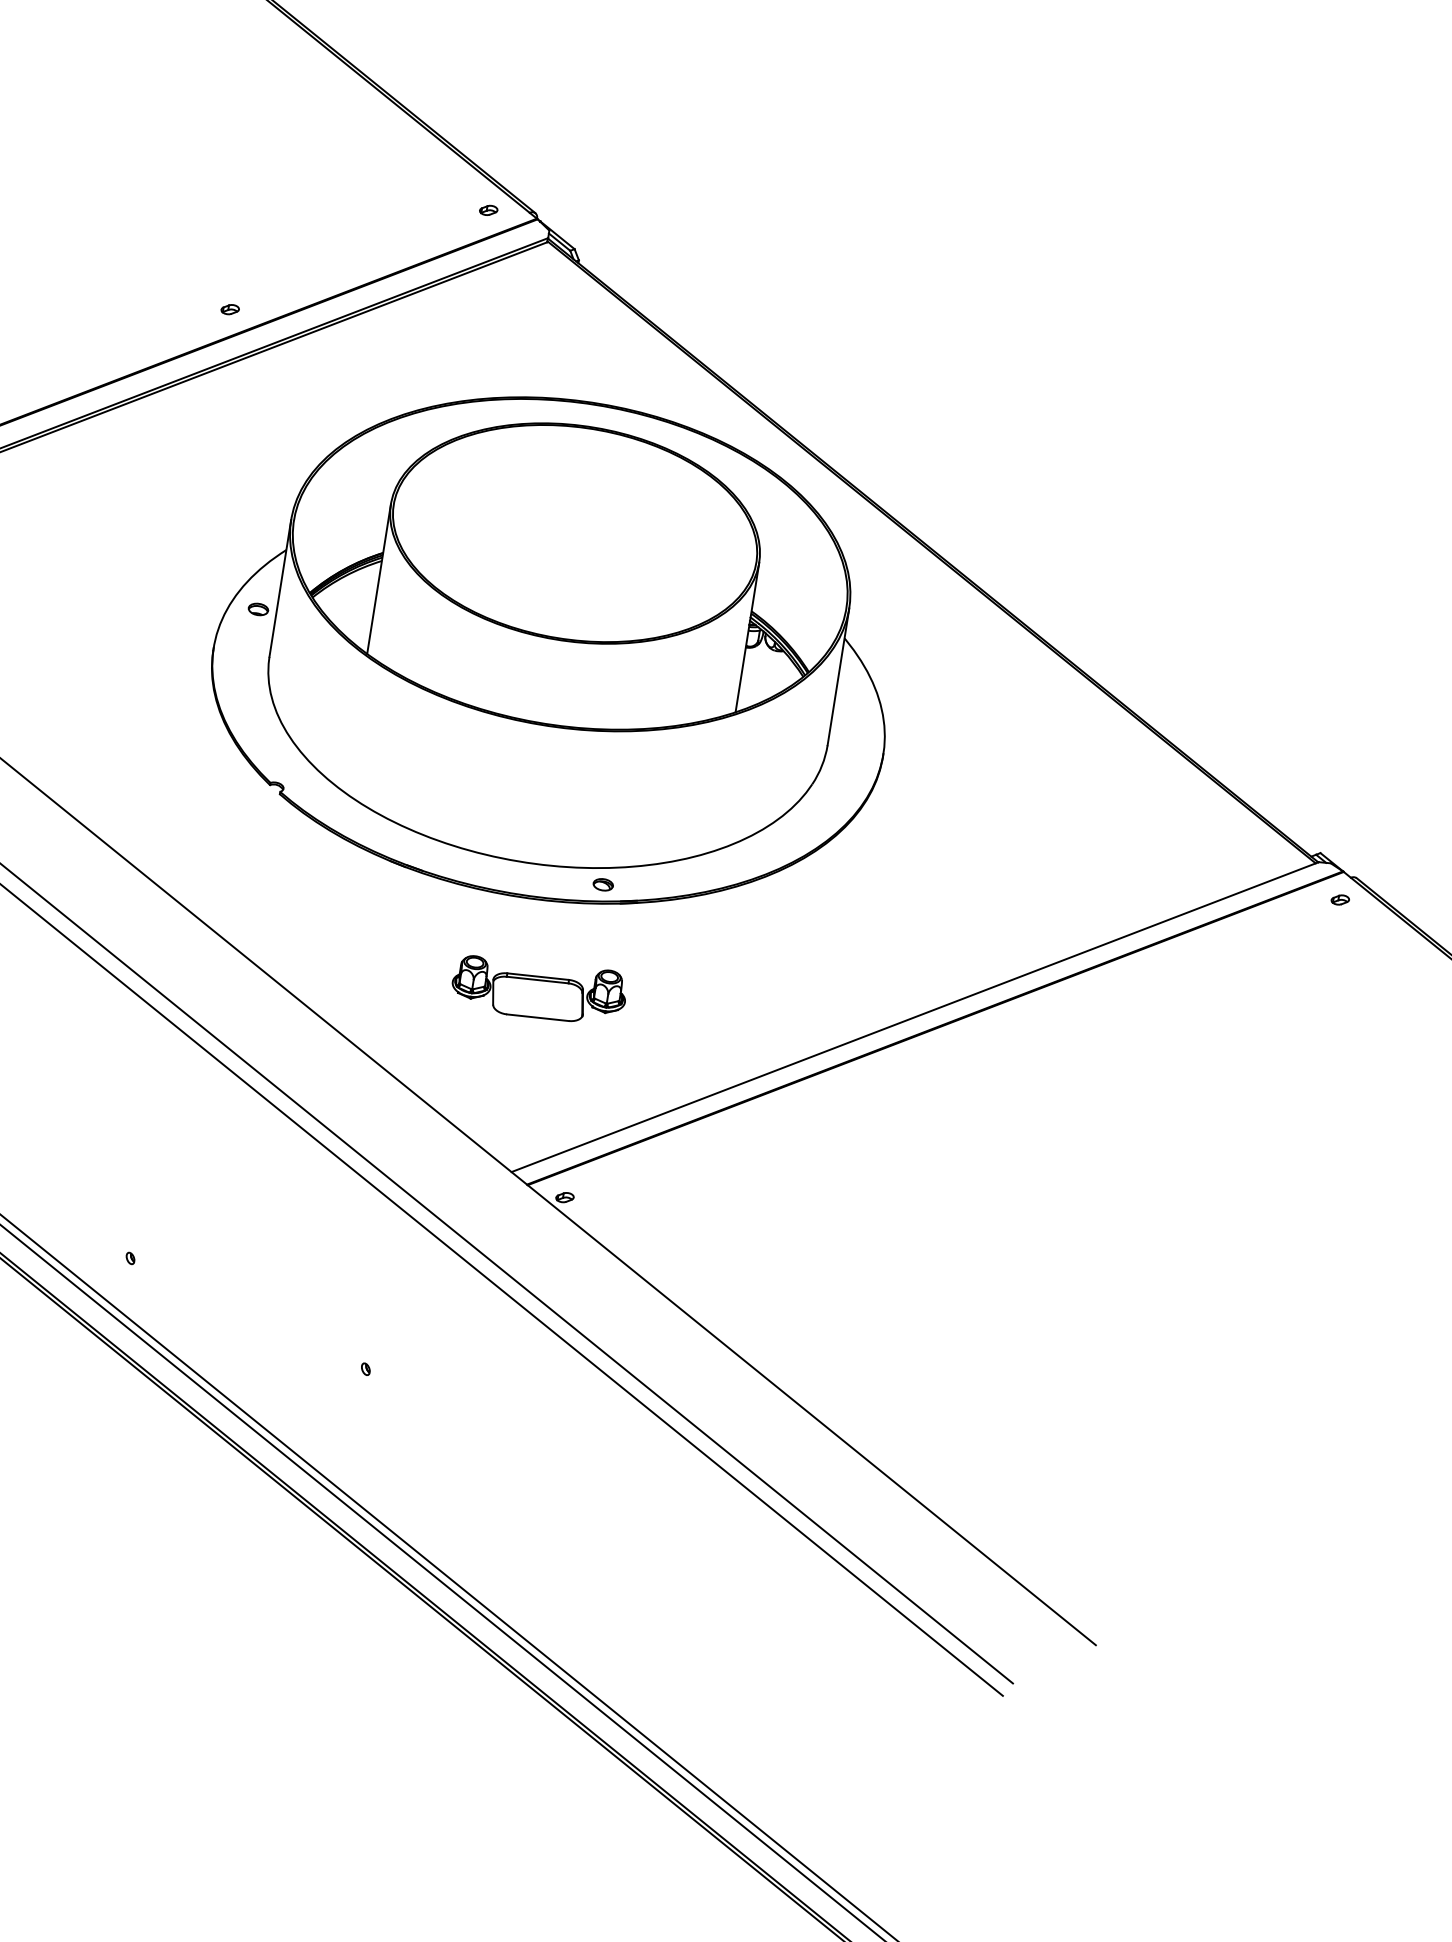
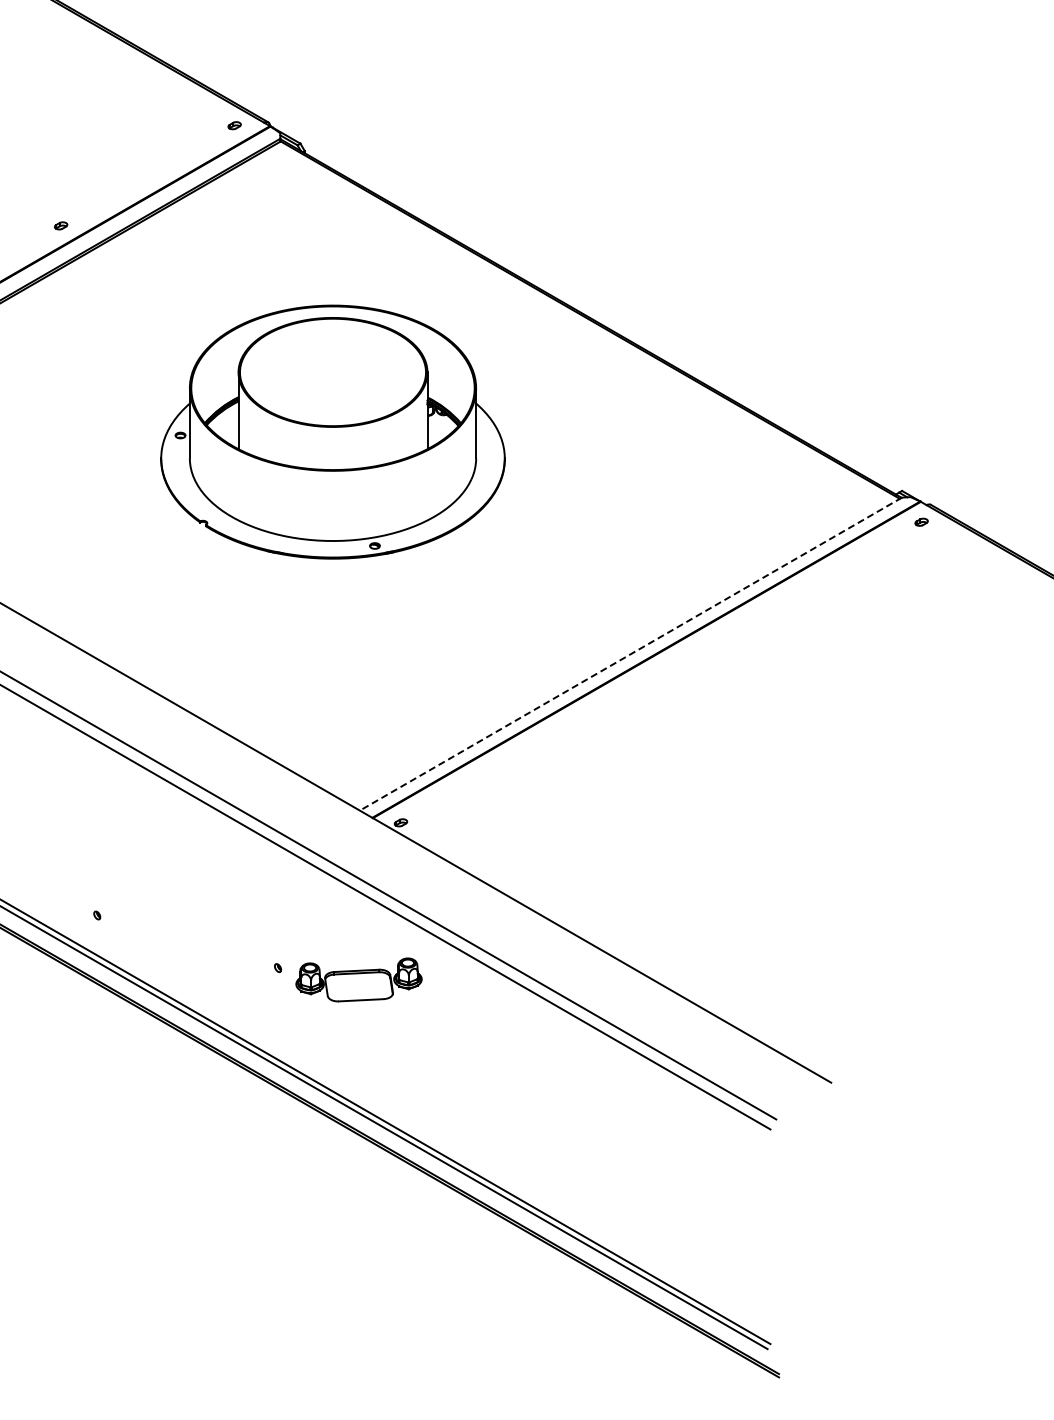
part: (556, 648) -> (332, 431), size x0.7
part: (538, 988) -> (358, 979), moved
line: (914, 1017) -> (630, 654), solid -> dashed

